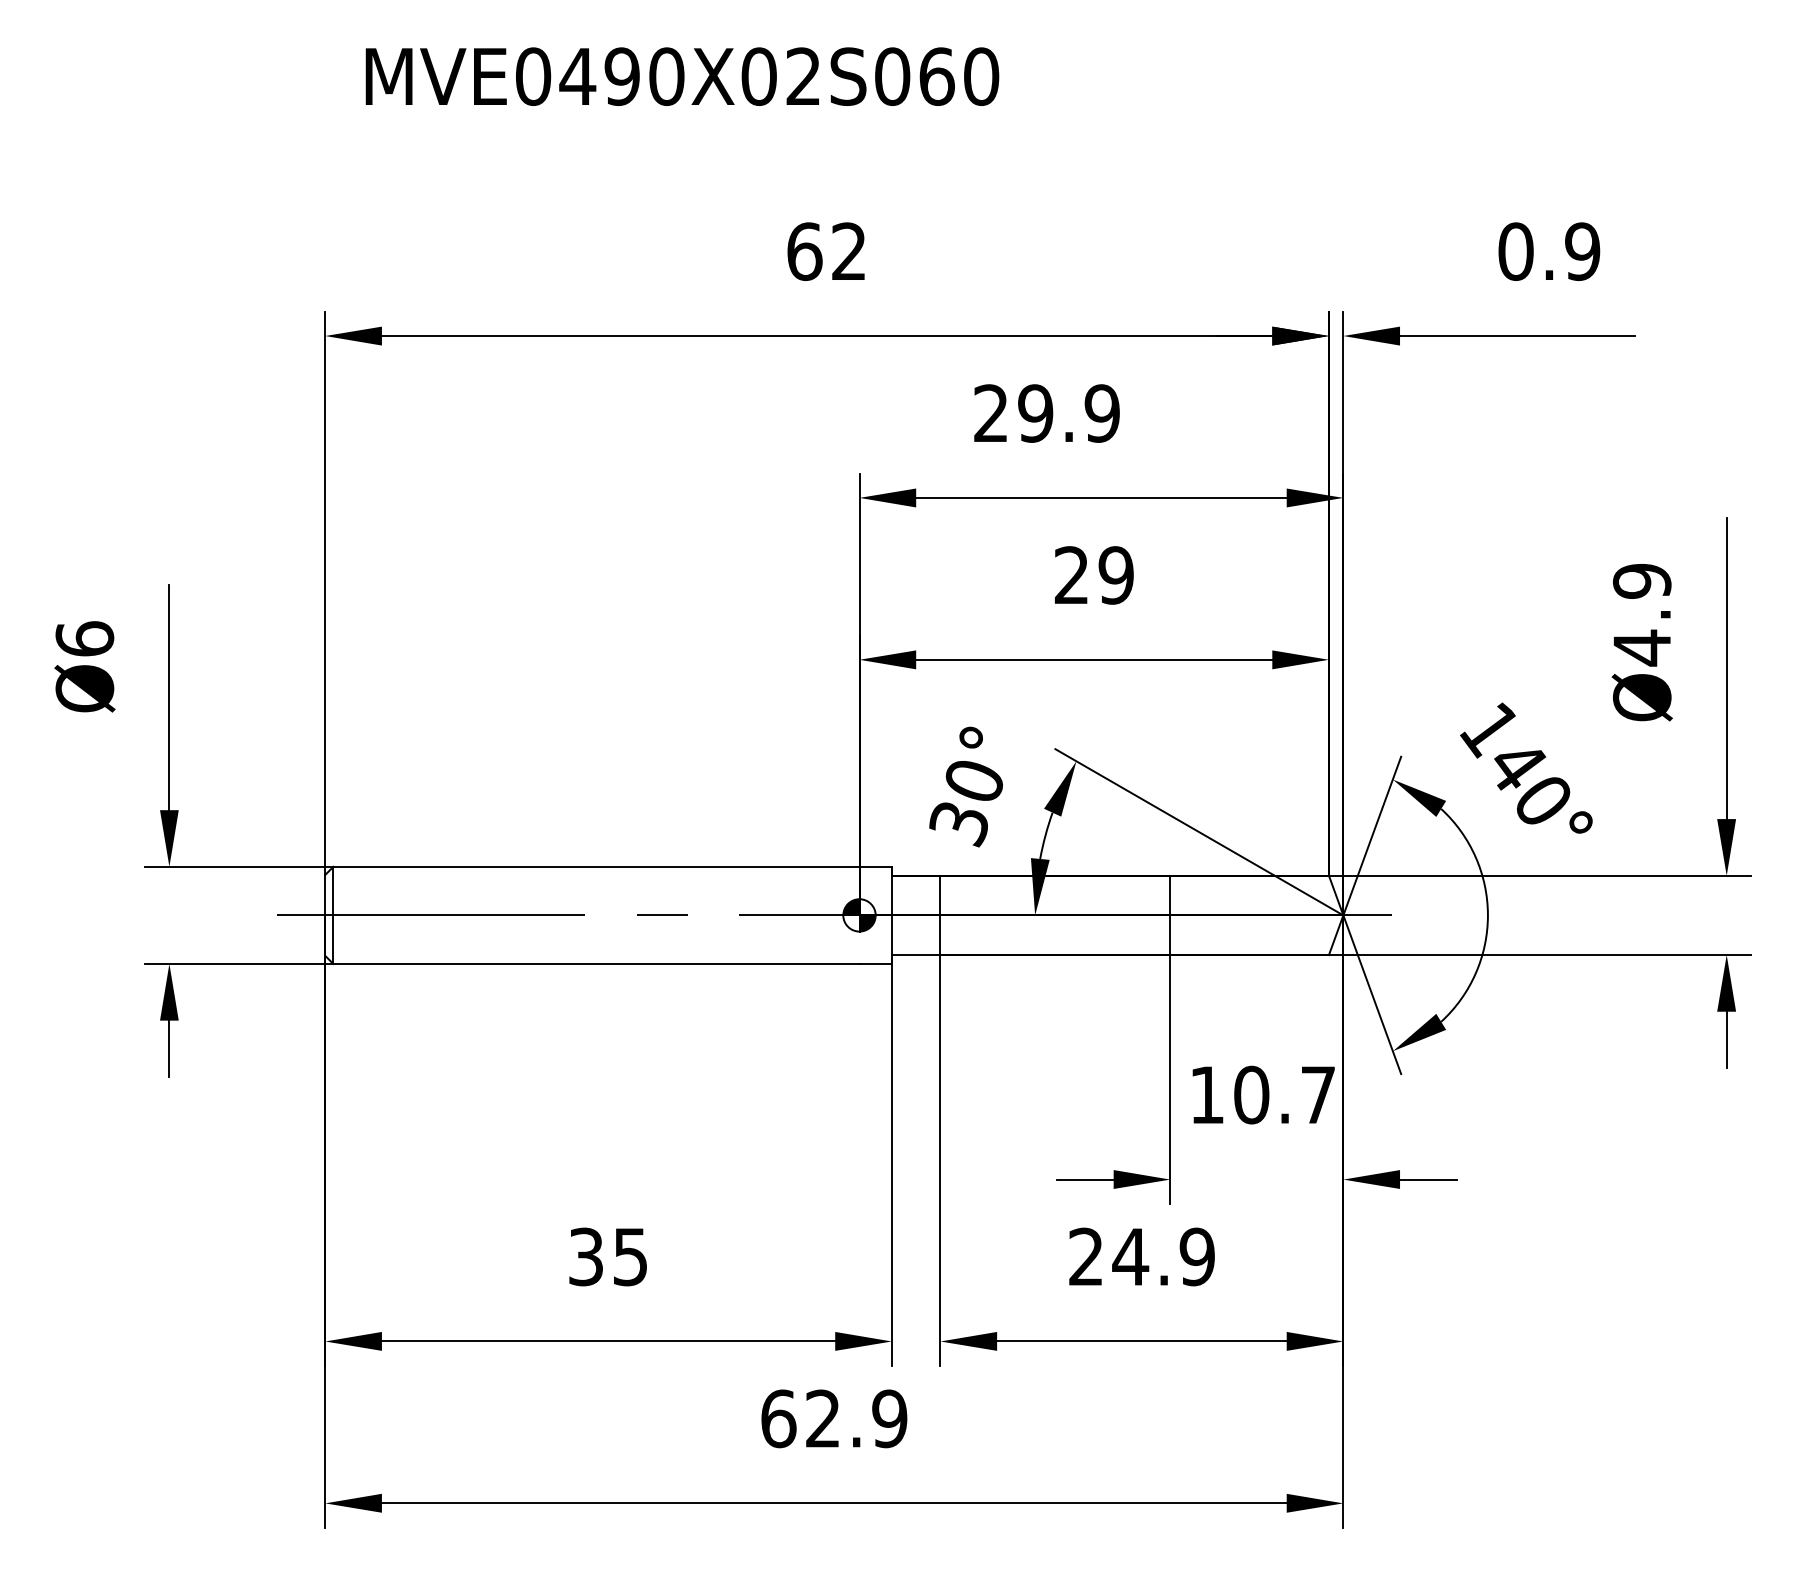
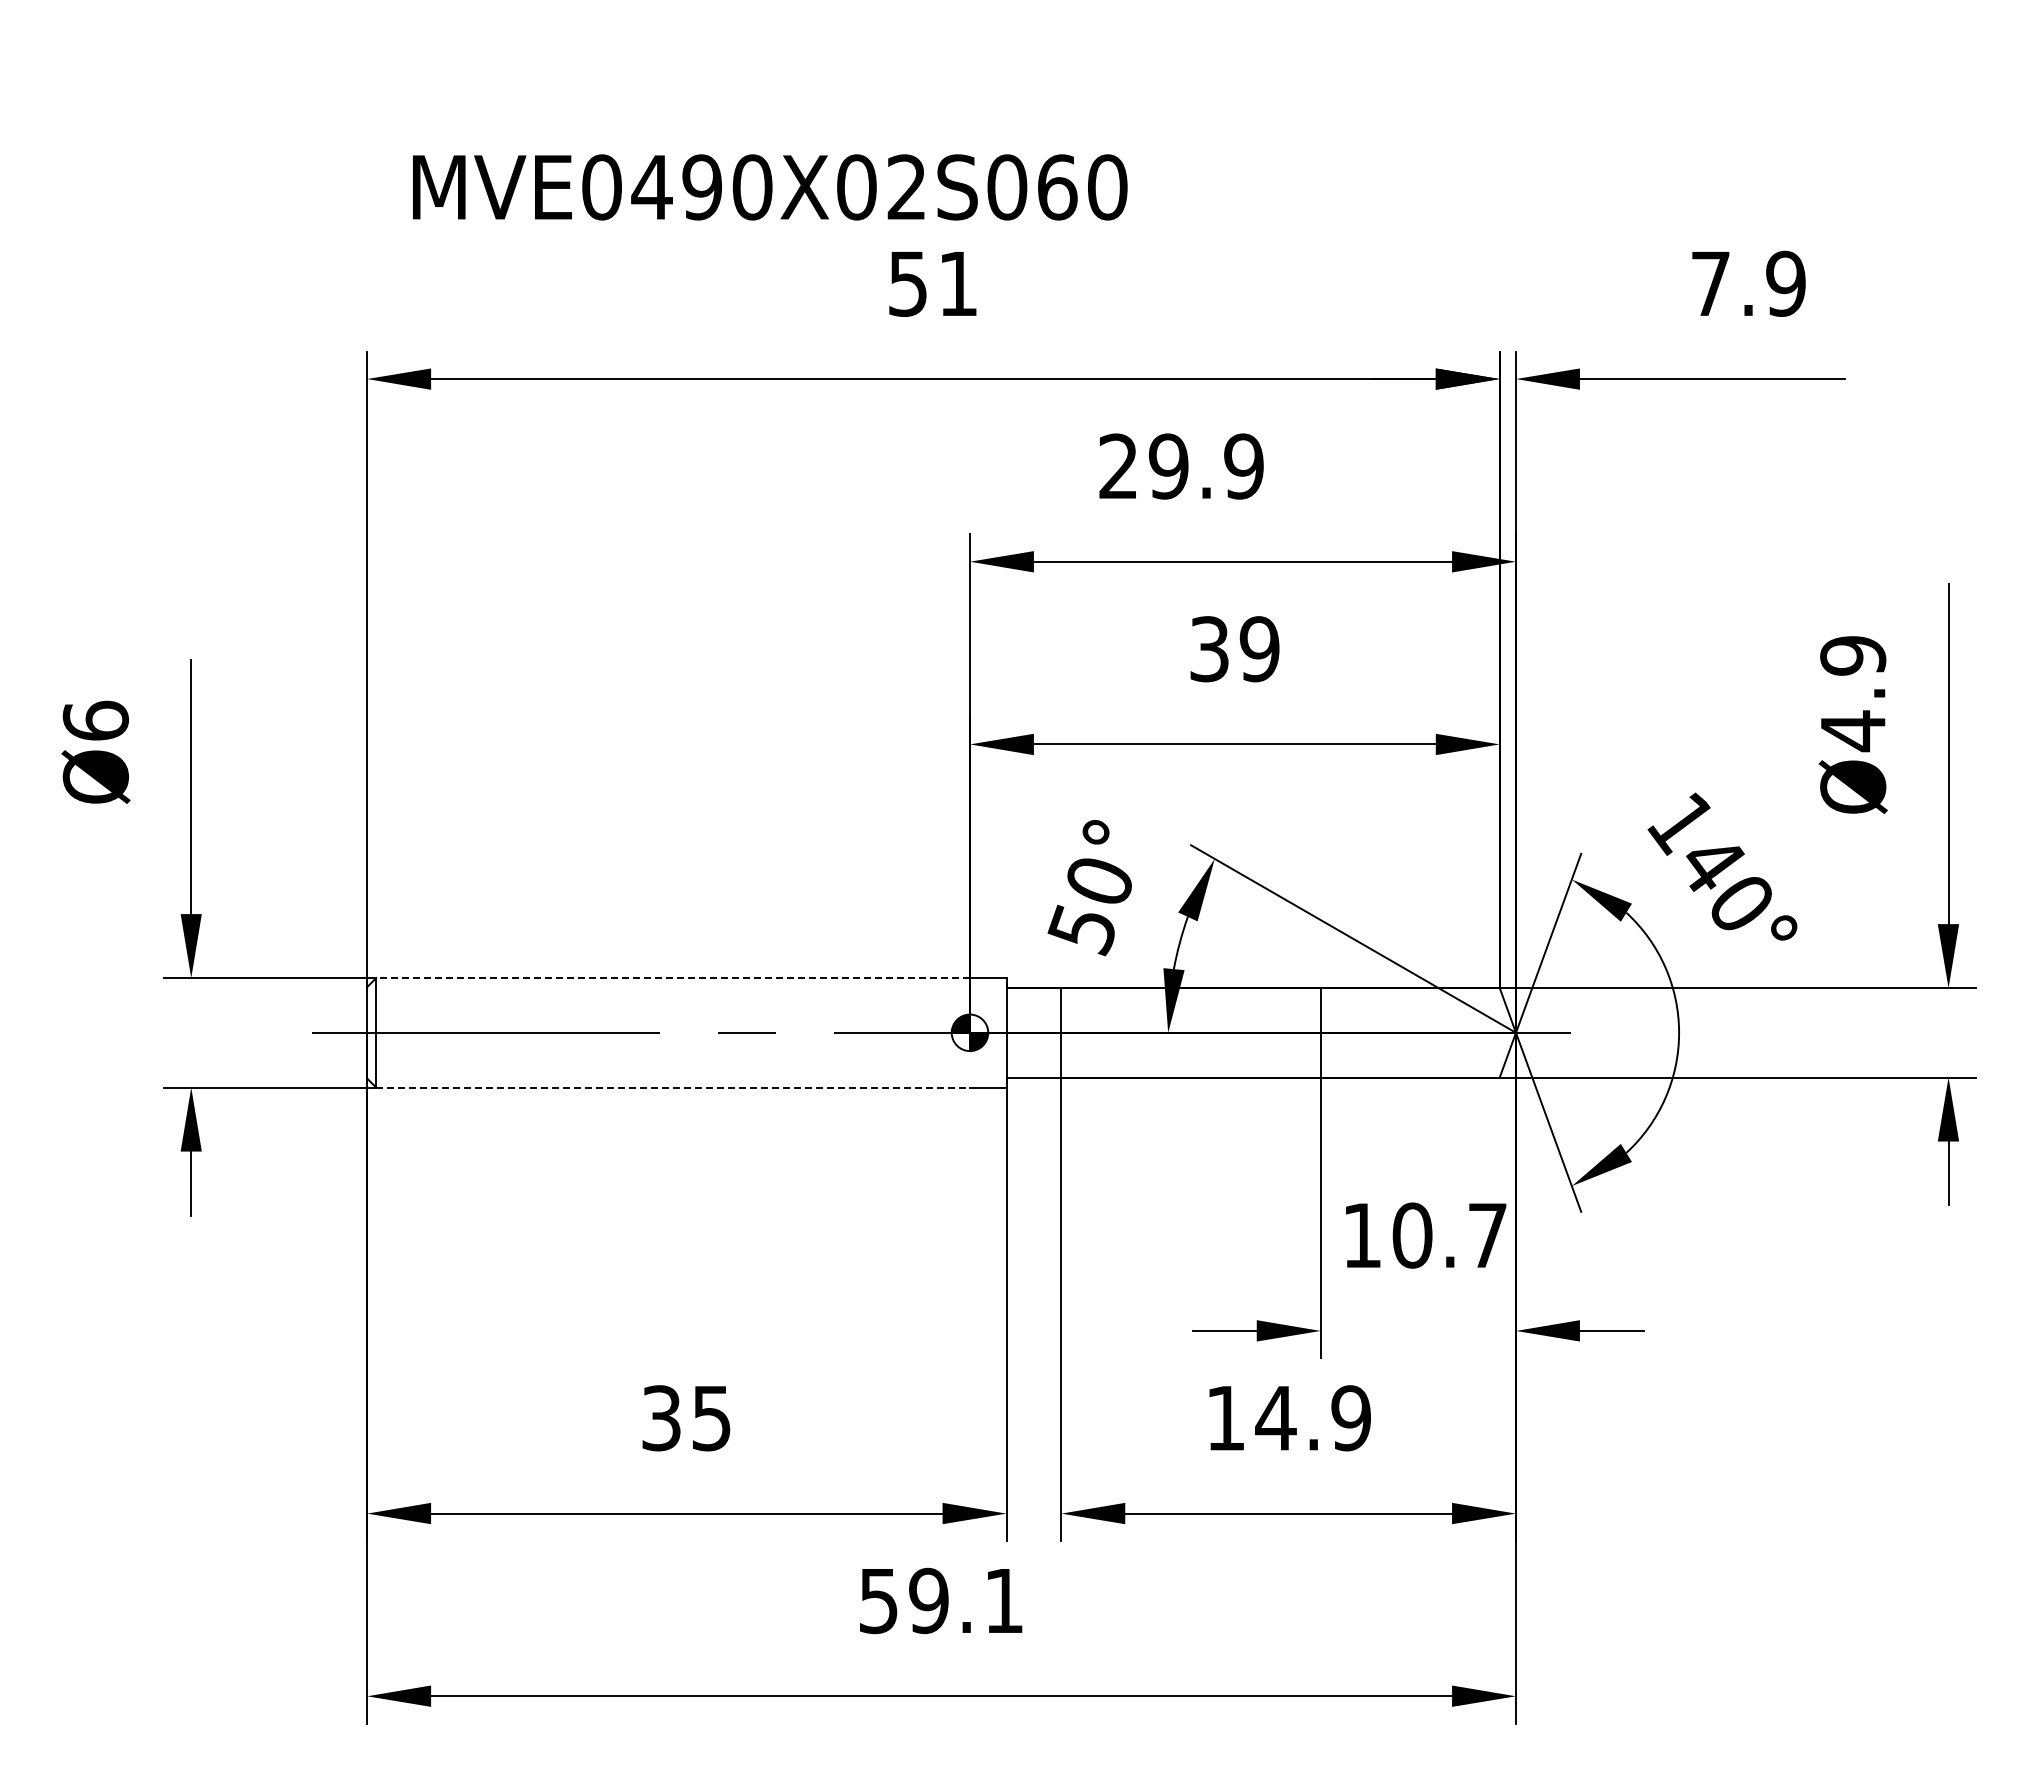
text: (682, 76) -> (770, 187), moved
text: (826, 251) -> (932, 283), 62 -> 51
text: (1515, 251) -> (1710, 283), 0.9 -> 7.9
text: (1071, 575) -> (1209, 649), 29 -> 39
text: (957, 824) -> (1080, 930), 30° -> 50°
line: (596, 867) -> (673, 978), solid -> dashed
line: (596, 963) -> (673, 1087), solid -> dashed
text: (1085, 1256) -> (1224, 1417), 24.9 -> 14.9
text: (834, 1418) -> (941, 1600), 62.9 -> 59.1

